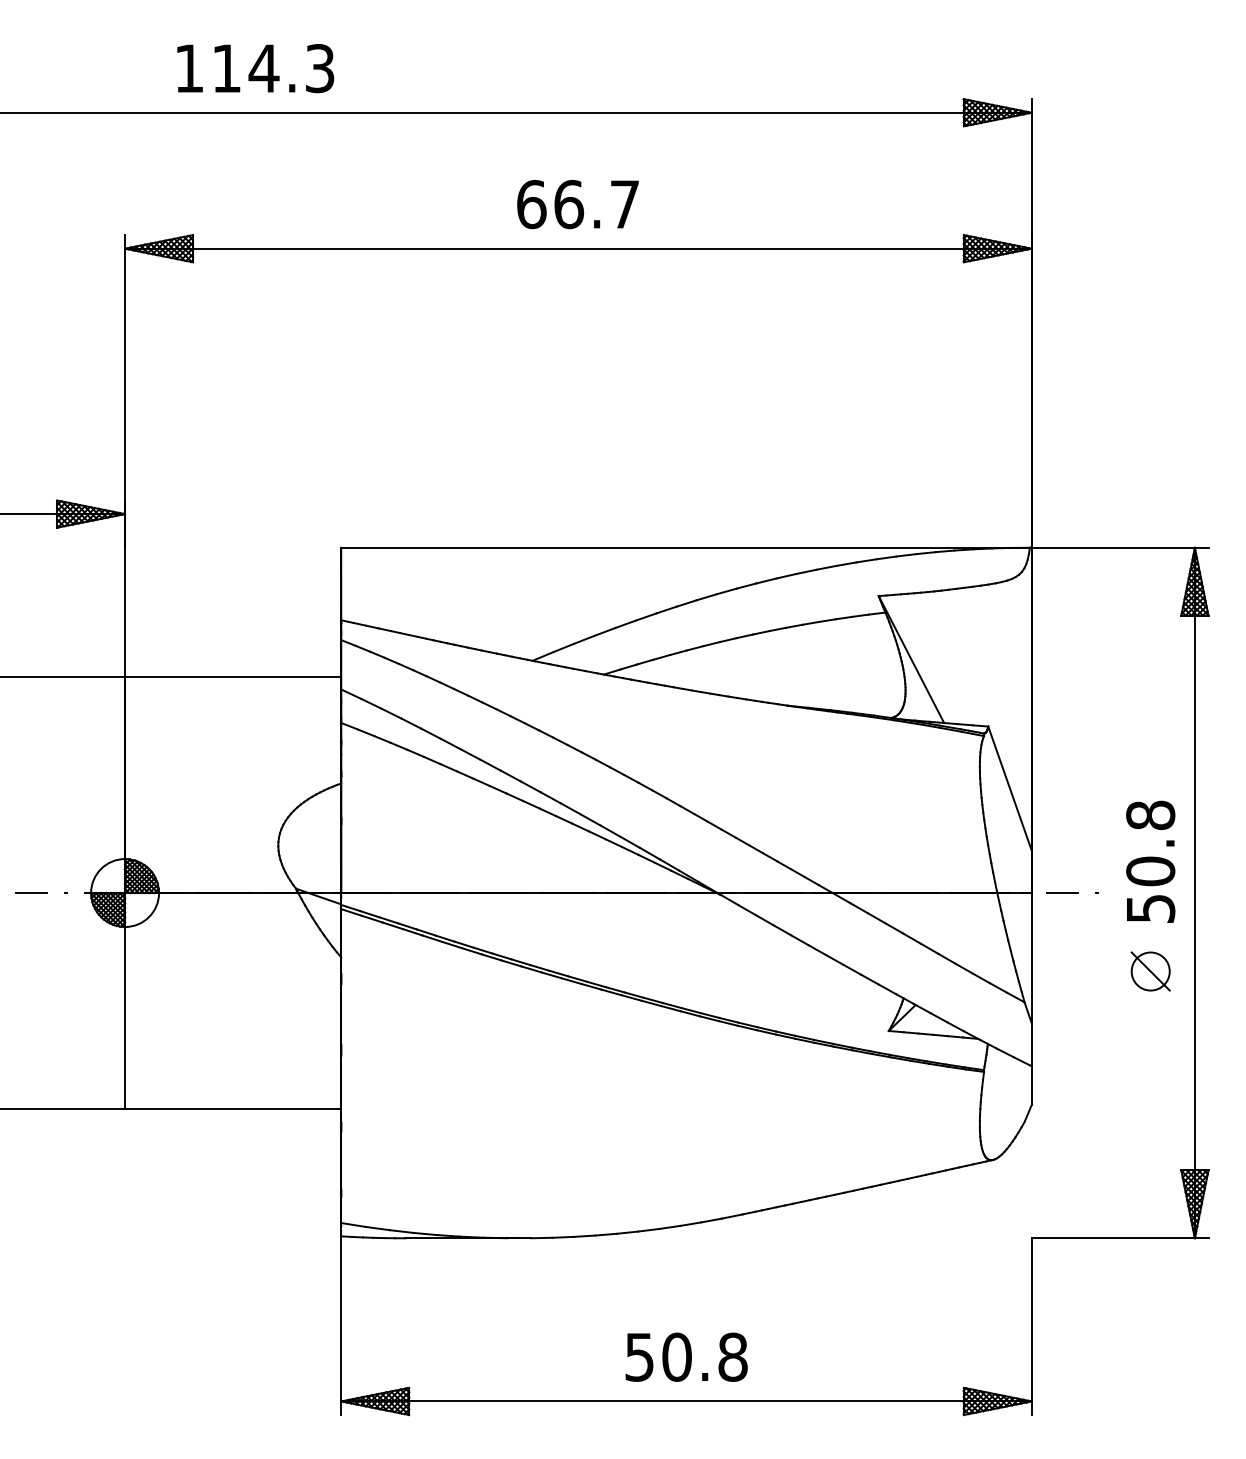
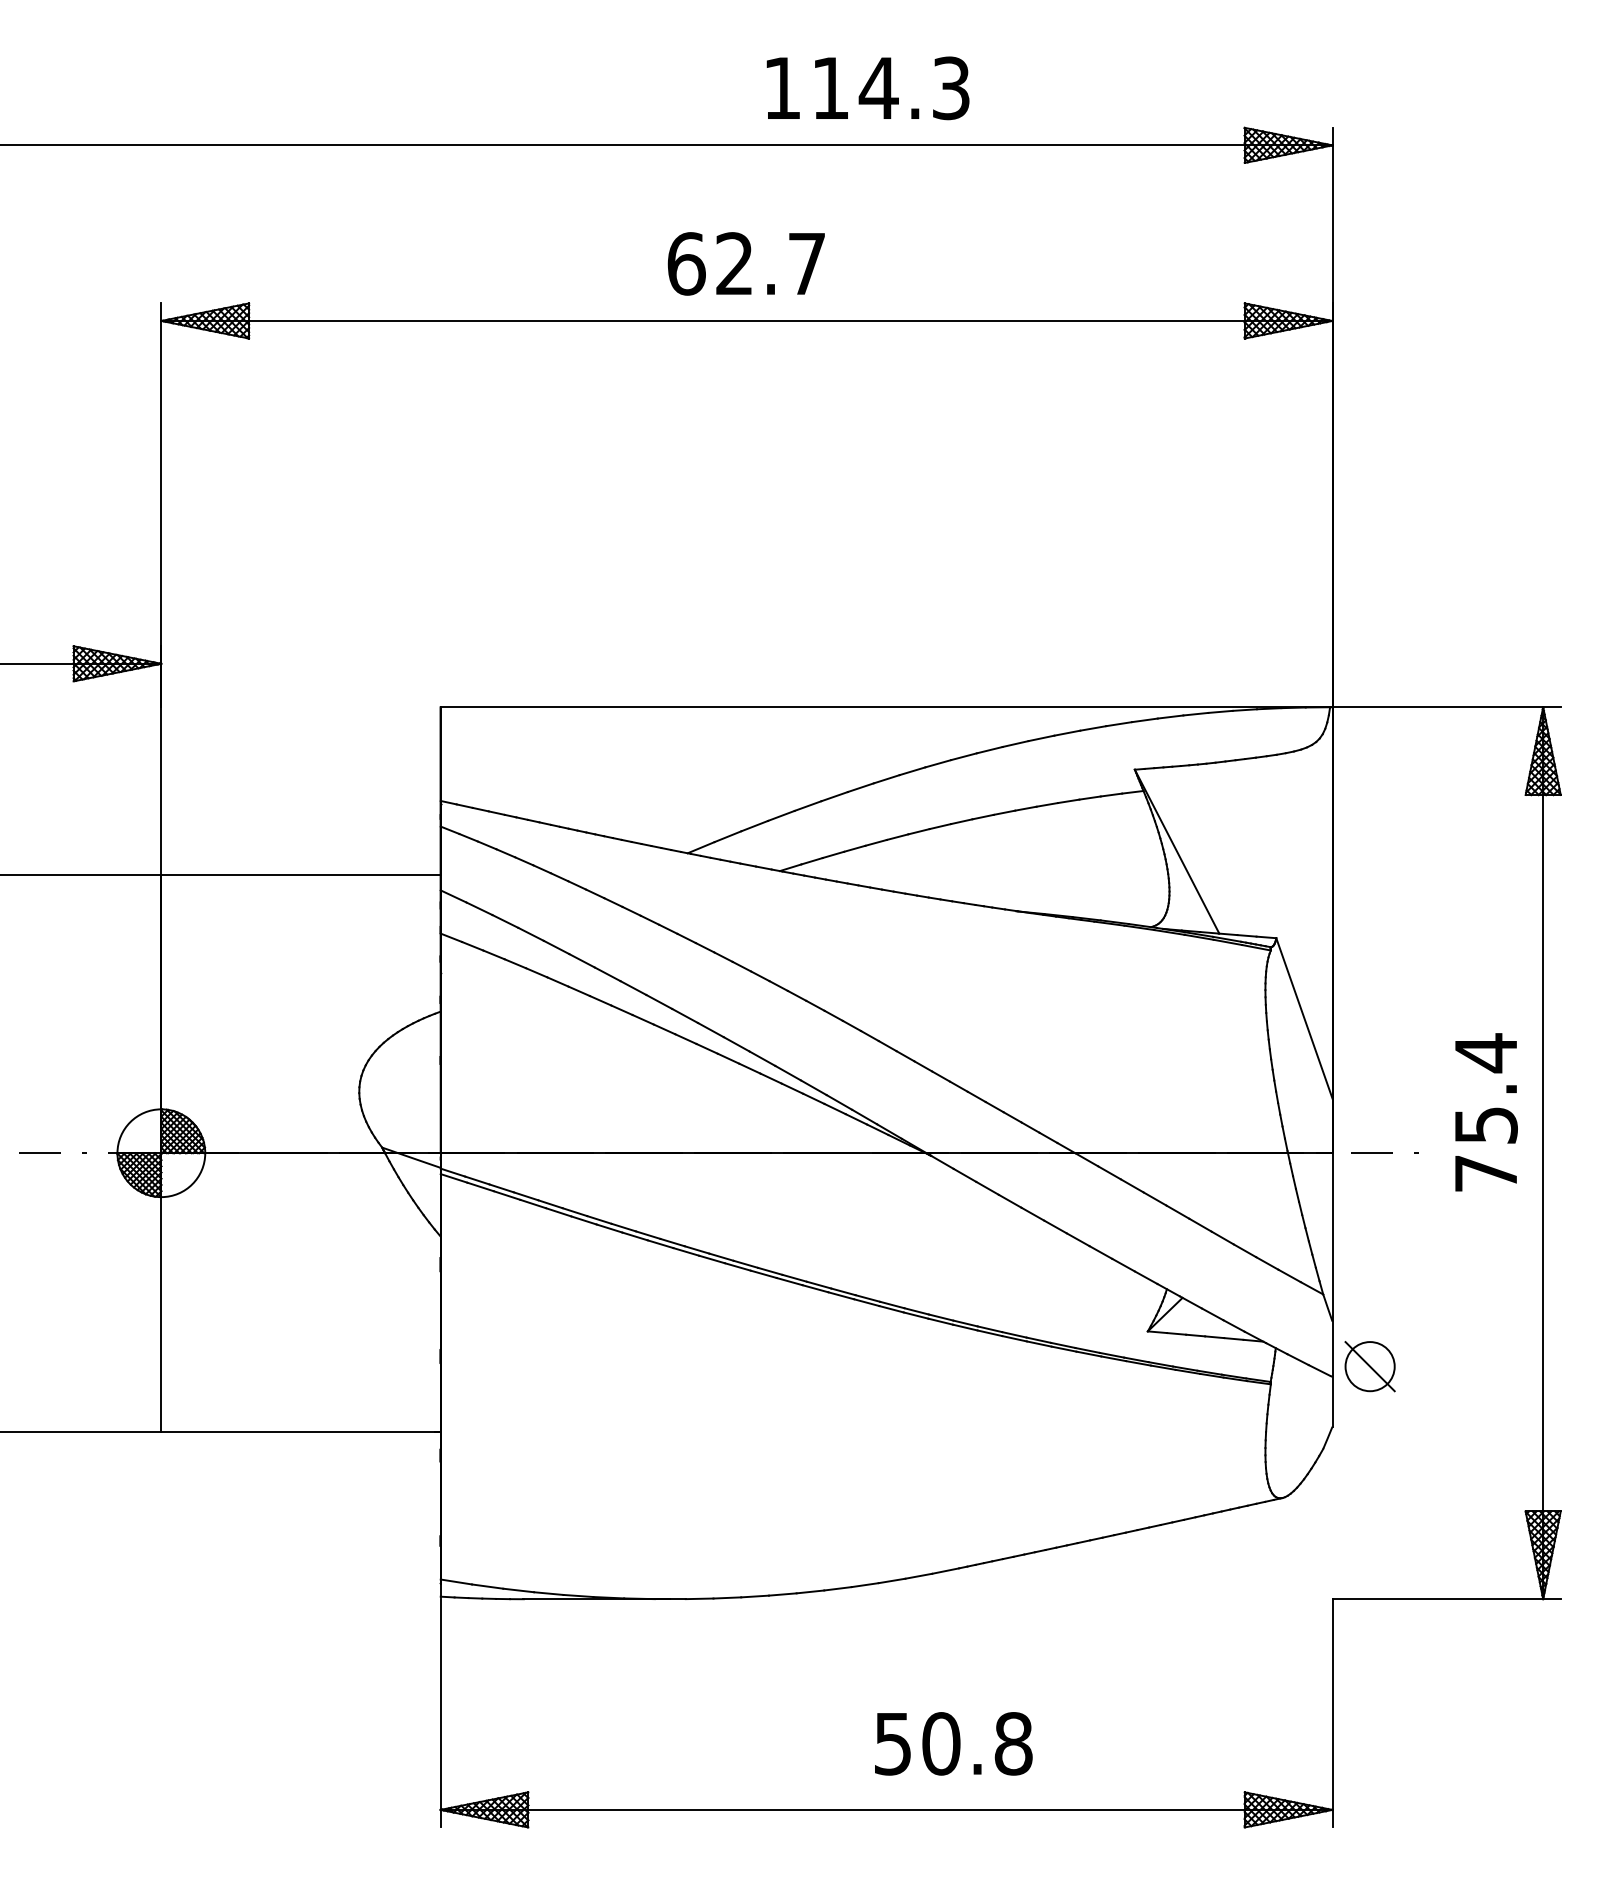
text: (255, 68) -> (867, 88), moved
text: (569, 204) -> (735, 263), 66.7 -> 62.7
text: (1150, 861) -> (1485, 1112), 50.8 -> 75.4
part: (1150, 971) -> (1369, 1366), moved
text: (686, 1356) -> (953, 1743), moved

